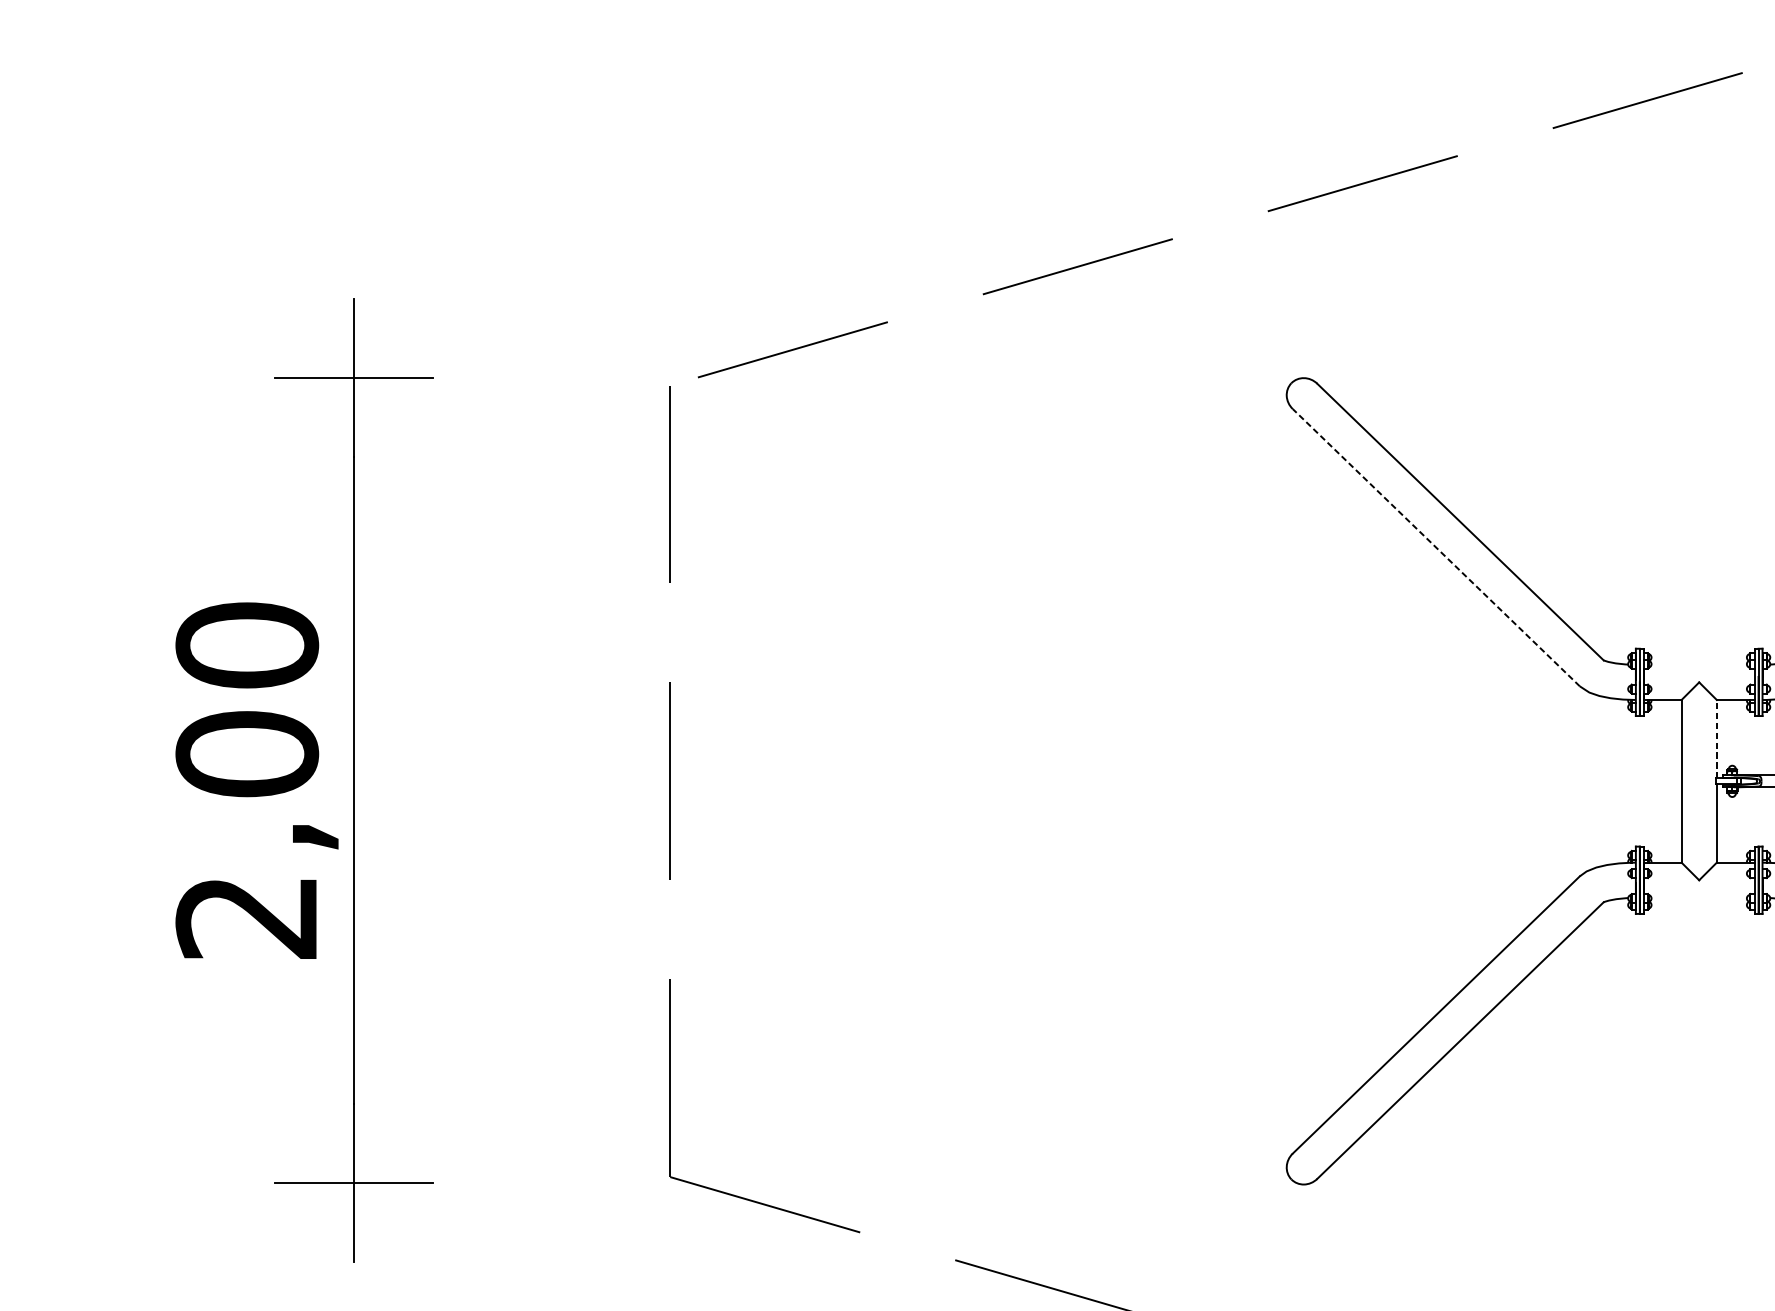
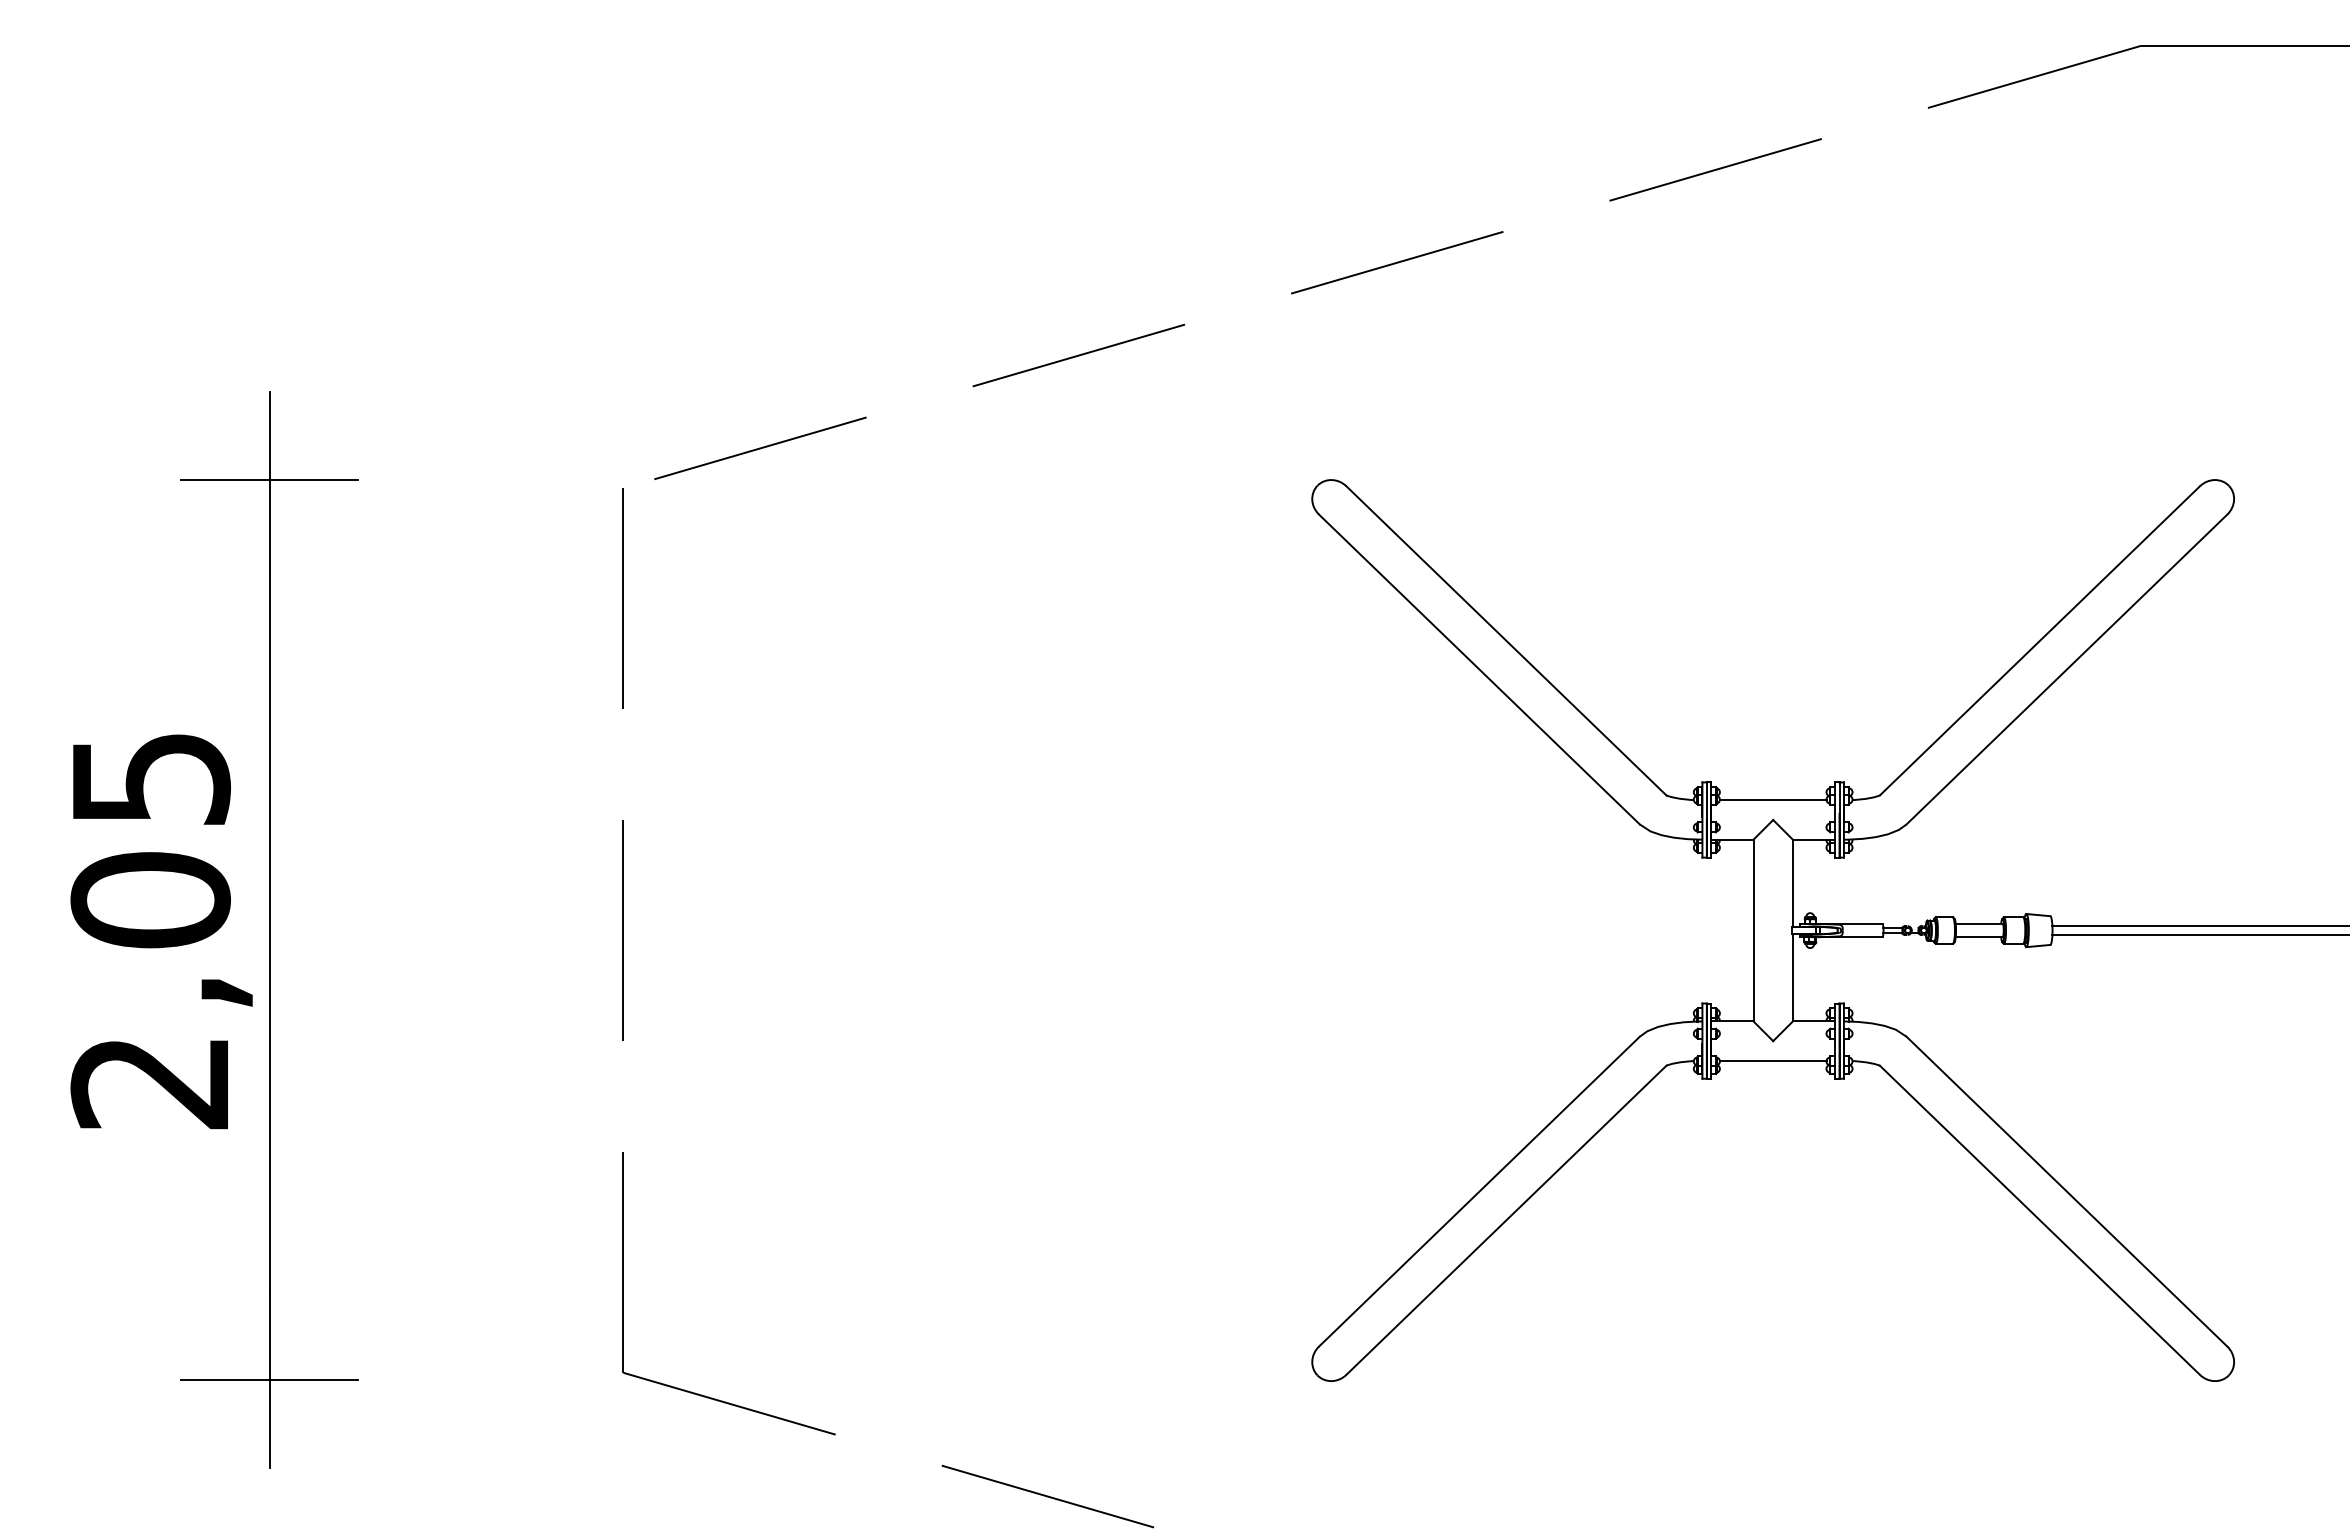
line: (1436, 547) -> (1479, 669), dashed -> solid
text: (247, 645) -> (150, 778), 2,00 -> 2,05
line: (1698, 664) -> (1772, 800), added
line: (1716, 739) -> (1792, 883), dashed -> solid
line: (1698, 897) -> (1772, 1060), added

